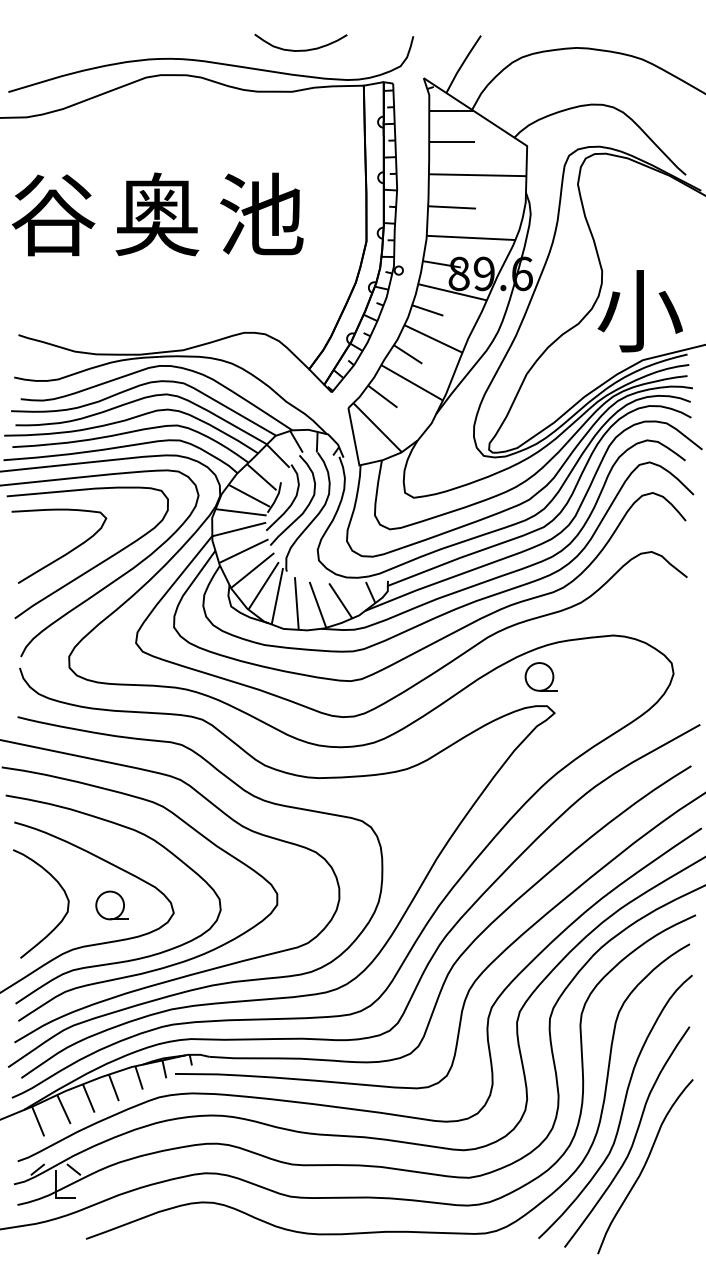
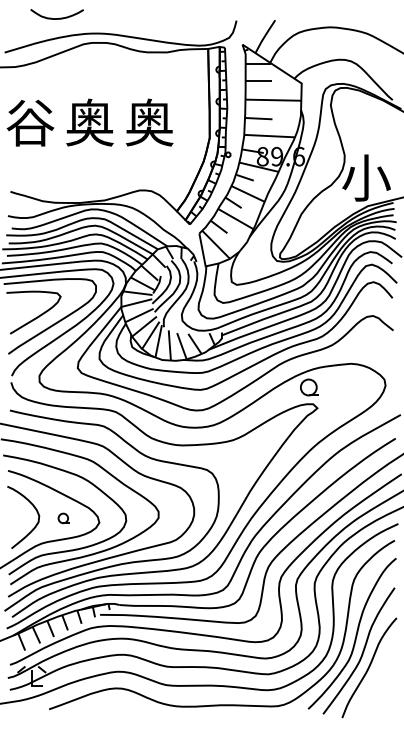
curve: (299, 49) -> (56, 18), moved
text: (261, 214) -> (149, 122), 池 -> 奥
part: (111, 905) -> (63, 518), size x0.6

